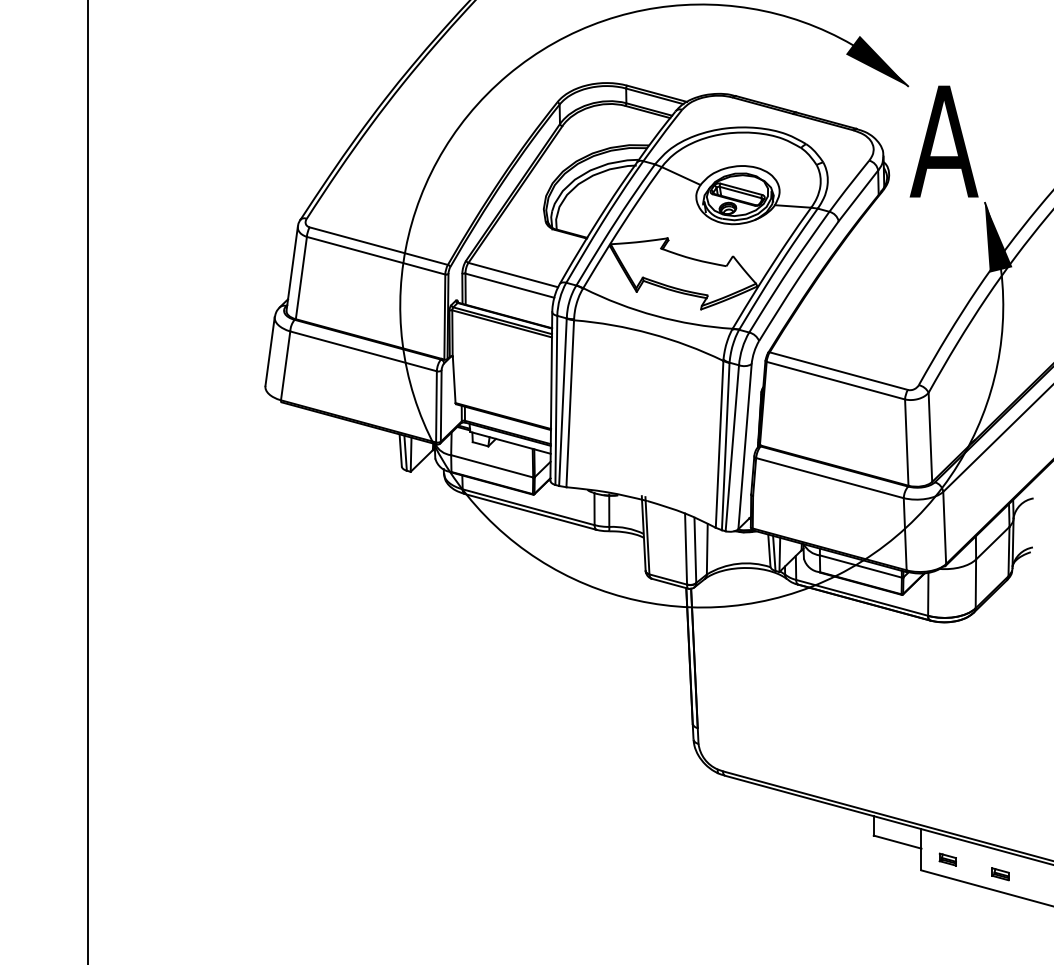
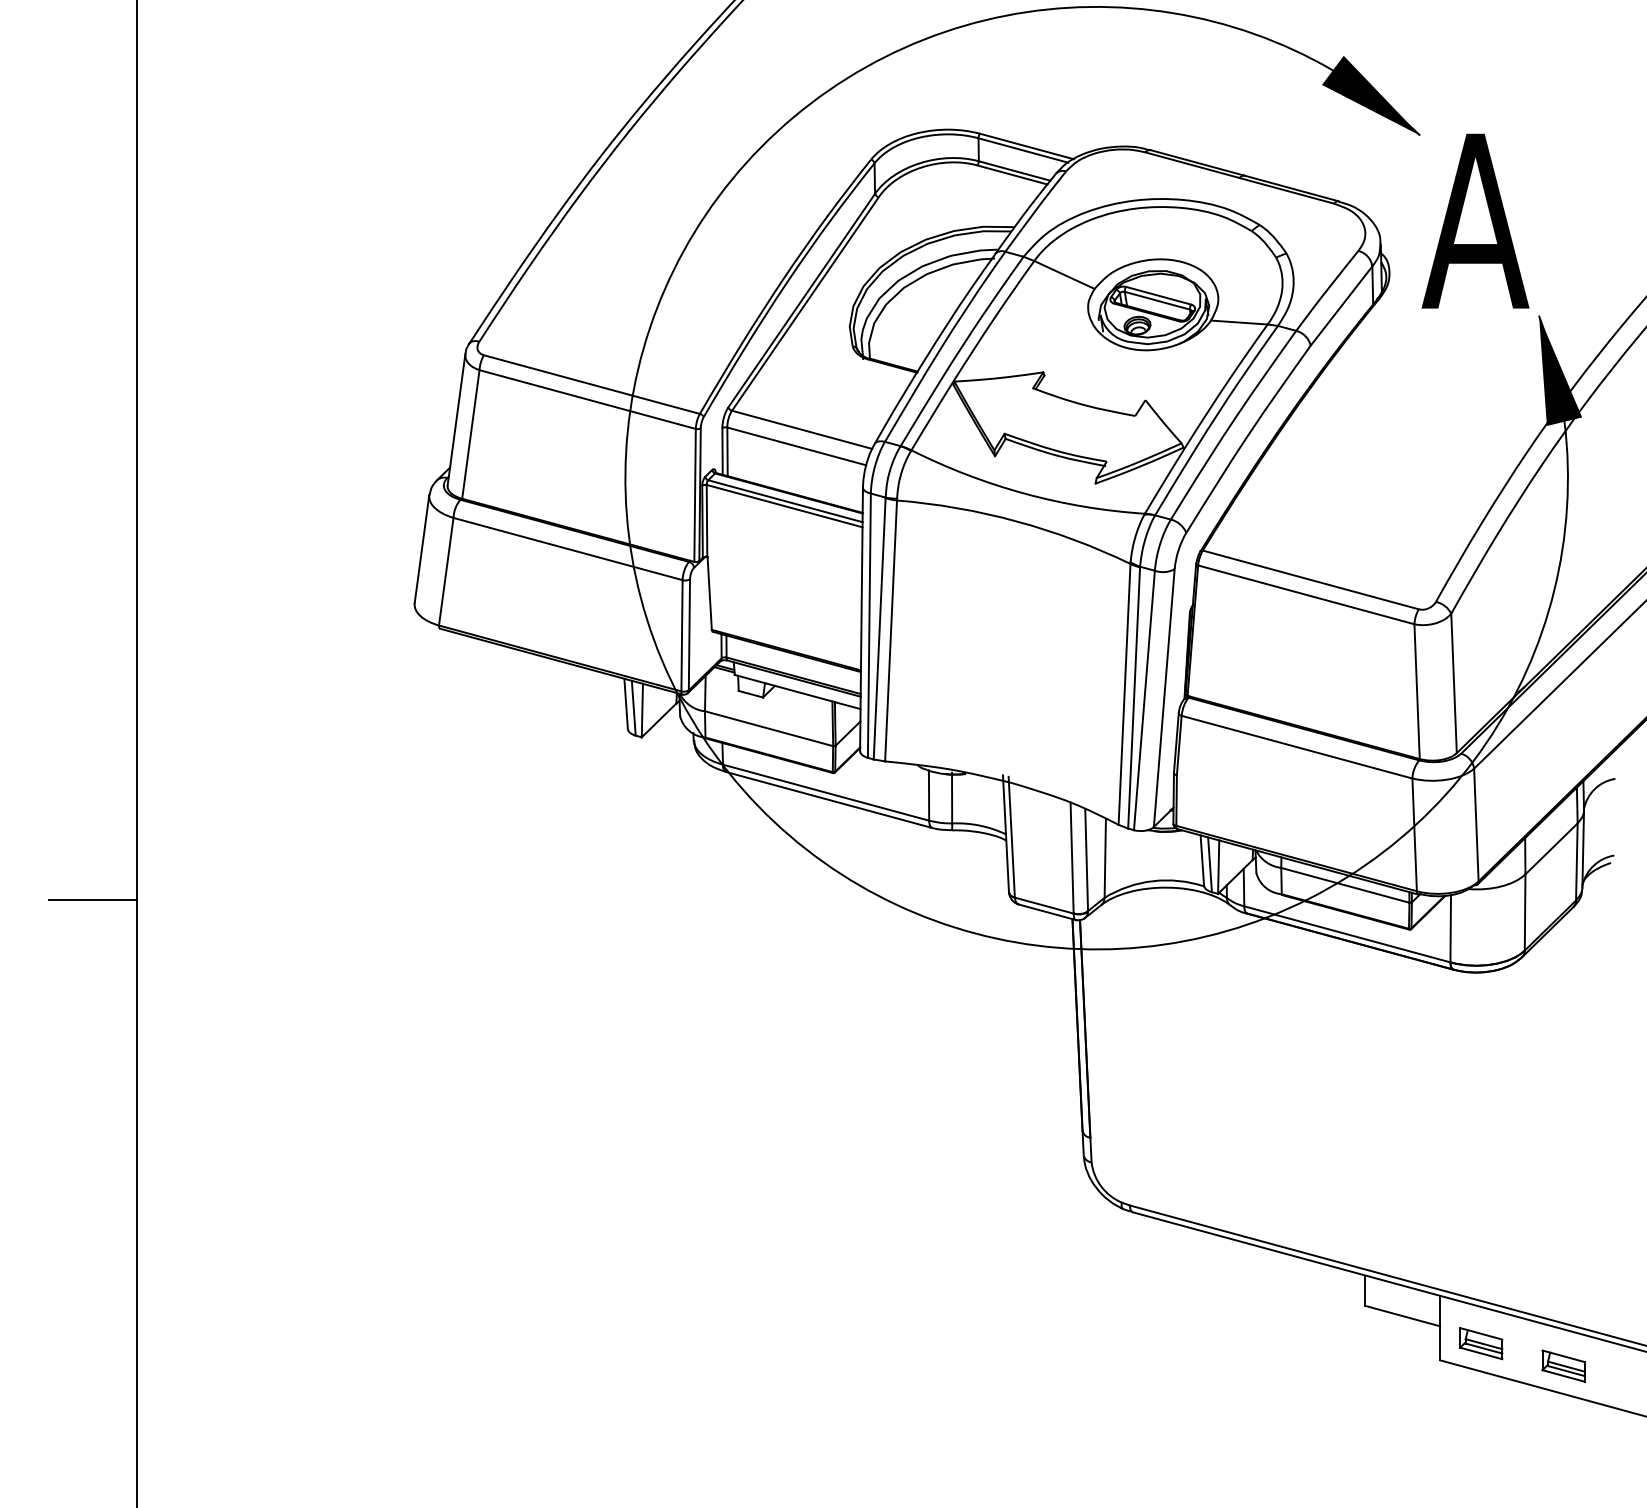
line: (59, 576) -> (92, 900), added
part: (947, 859) -> (1480, 1343), size x1.67
part: (1000, 874) -> (1563, 1366), size x1.67

